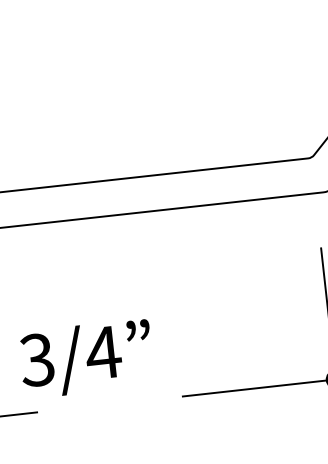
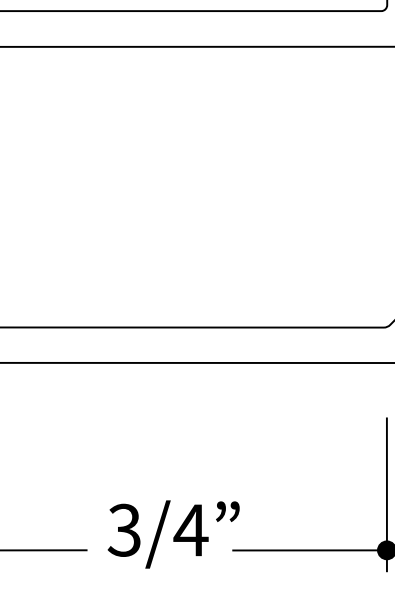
text: (86, 358) -> (173, 534), moved

